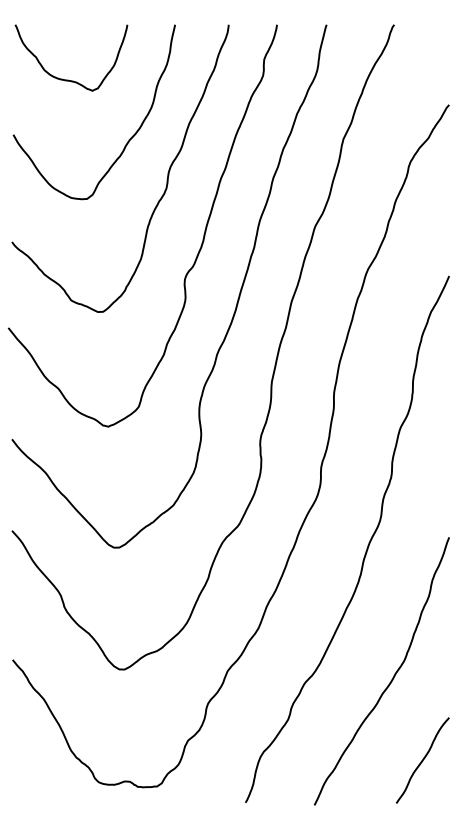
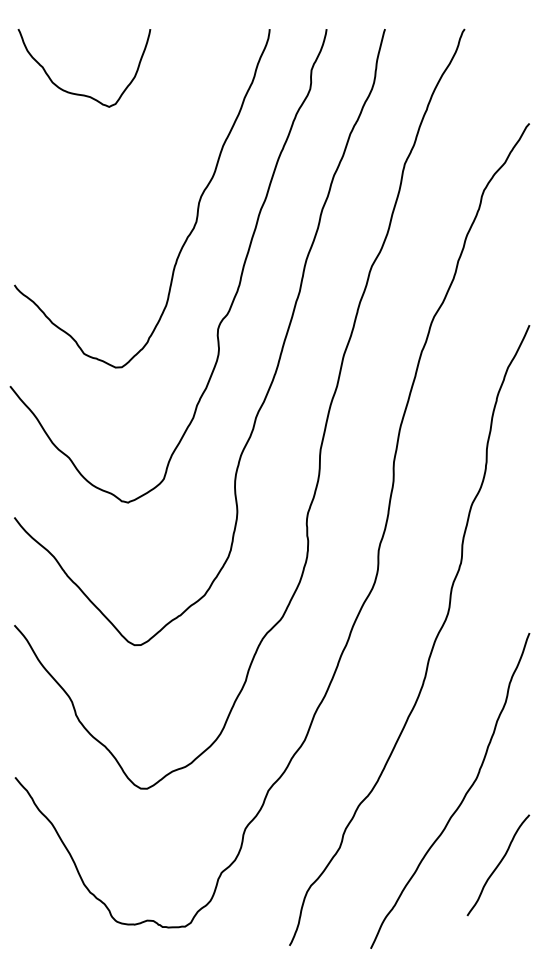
curve: (129, 138) -> (152, 163), removed
curve: (422, 760) -> (498, 865), moved

